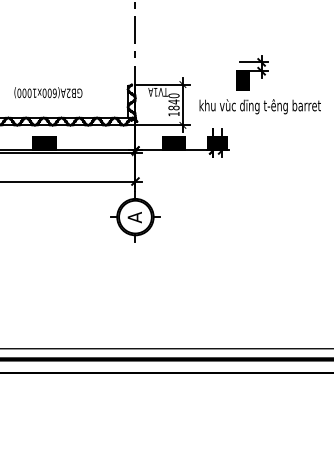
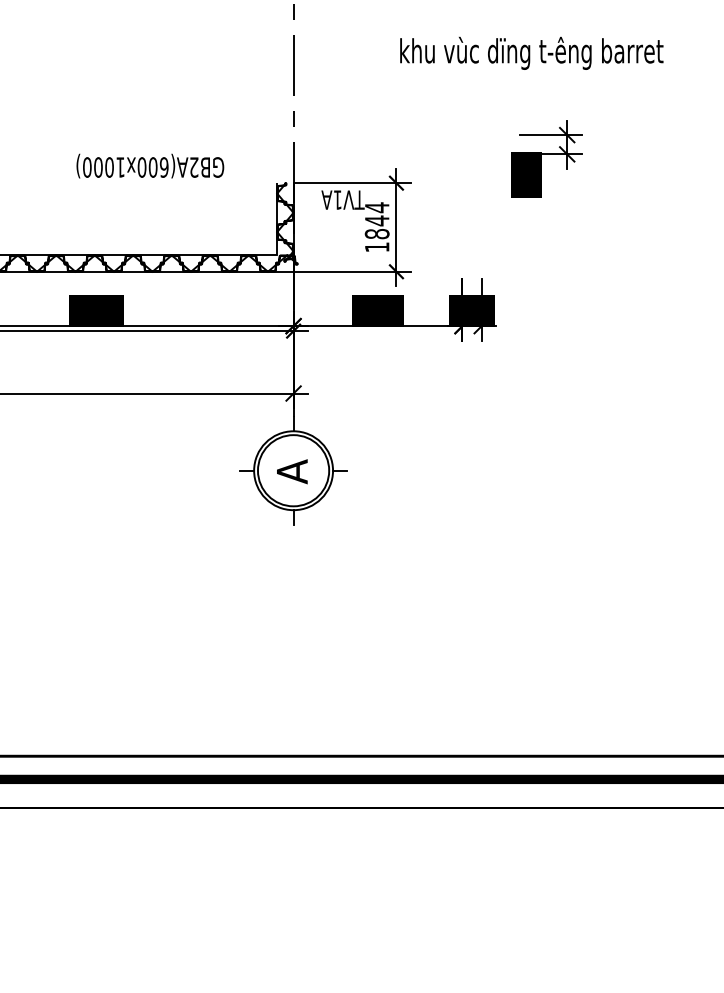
text: (48, 92) -> (150, 165), moved
text: (173, 95) -> (376, 206), 1840 -> 1844
text: (259, 106) -> (530, 52), moved

